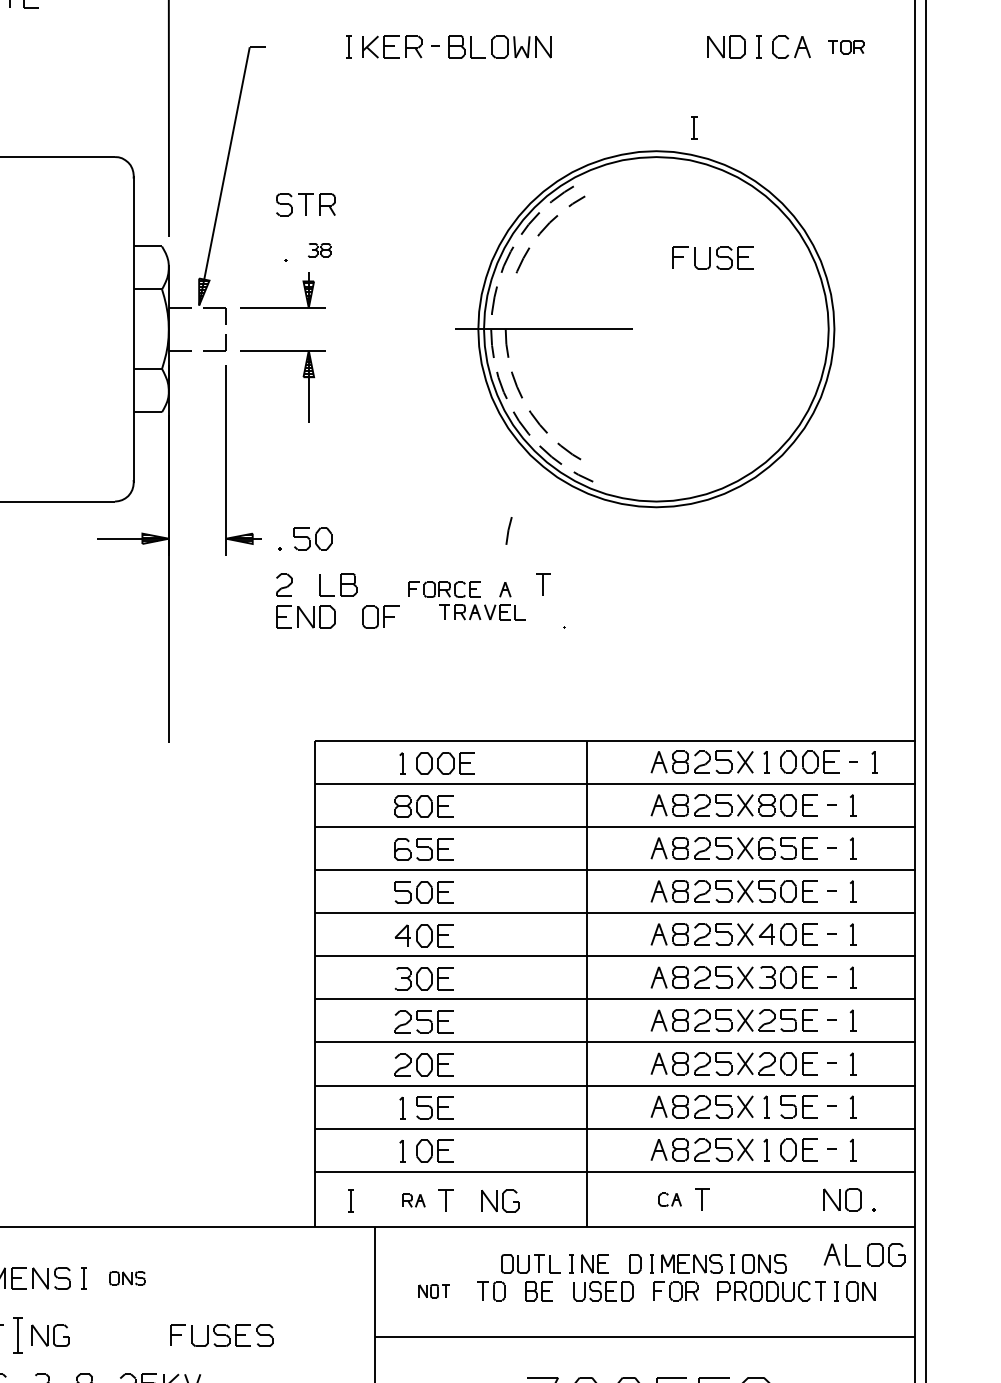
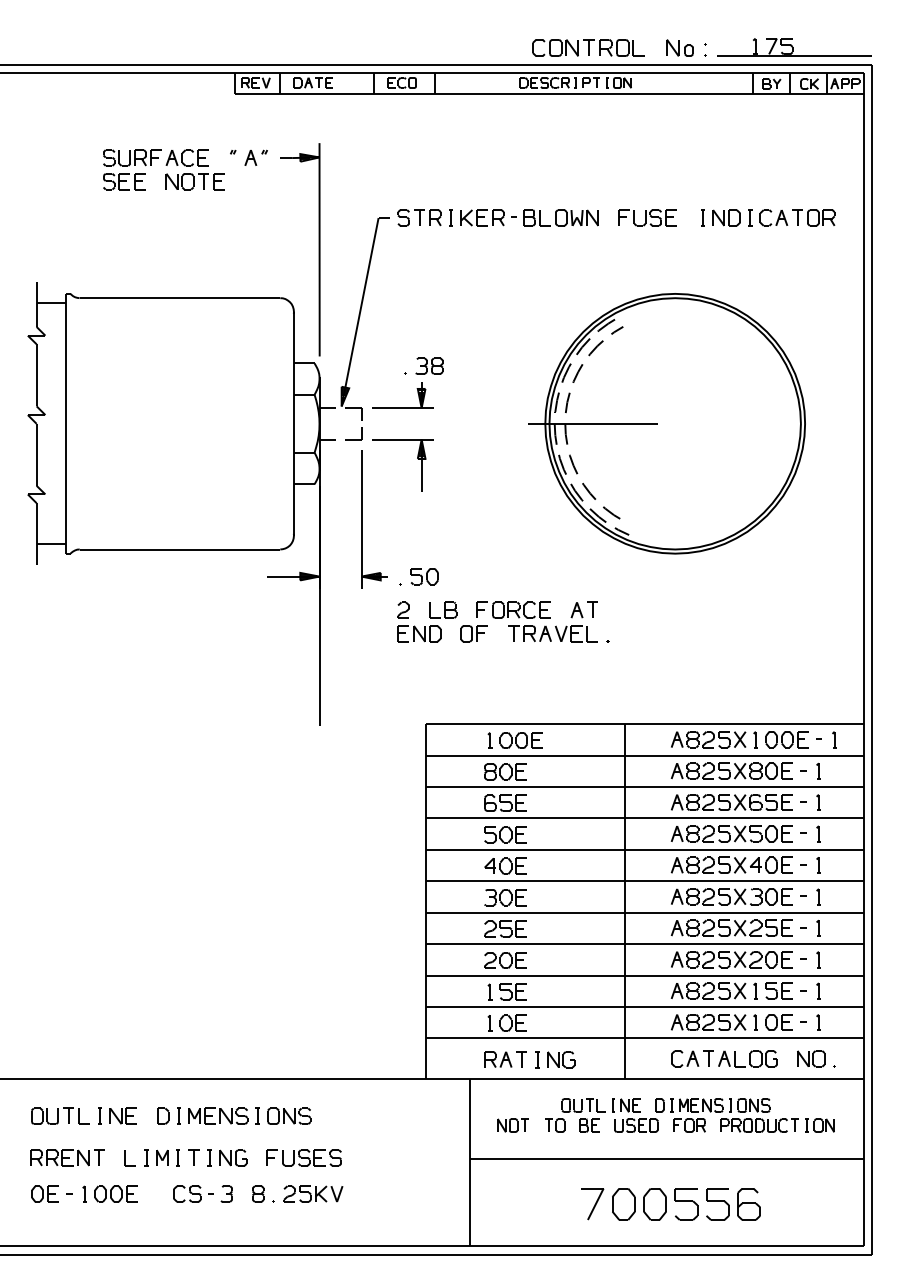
part: (845, 46) -> (813, 217), size x1.67
line: (693, 127) -> (702, 217), moved
part: (305, 204) -> (419, 217), moved
part: (319, 249) -> (429, 365), size x1.67
part: (712, 257) -> (647, 217), moved
line: (508, 530) -> (567, 402), moved
part: (466, 600) -> (536, 621), size x1.43
part: (670, 1199) -> (685, 1058), size x1.67
part: (351, 1200) -> (537, 1059), moved
part: (414, 1200) -> (498, 1059), size x1.67
part: (863, 1254) -> (747, 1058), moved
part: (127, 1277) -> (289, 1115), size x1.67
part: (433, 1291) -> (512, 1125), size x1.43
part: (17, 1335) -> (209, 1157), size x0.62
part: (220, 1335) -> (303, 1157), moved

